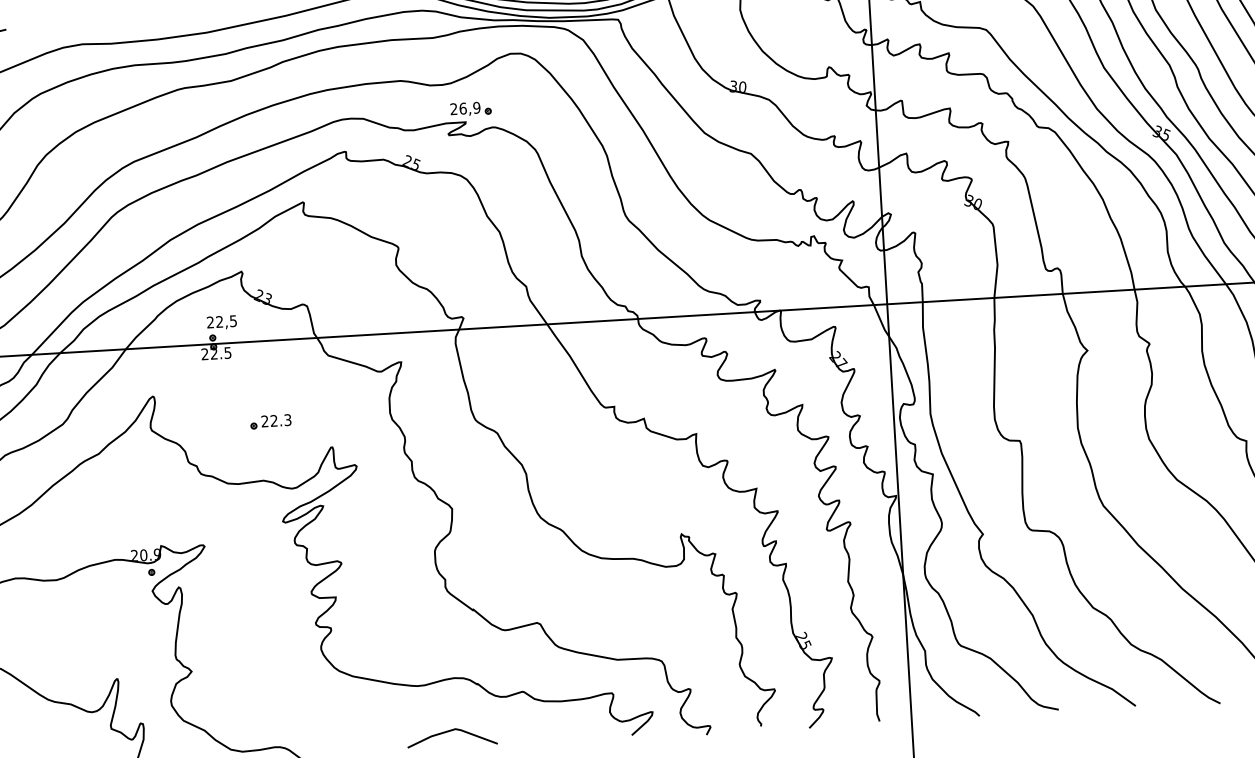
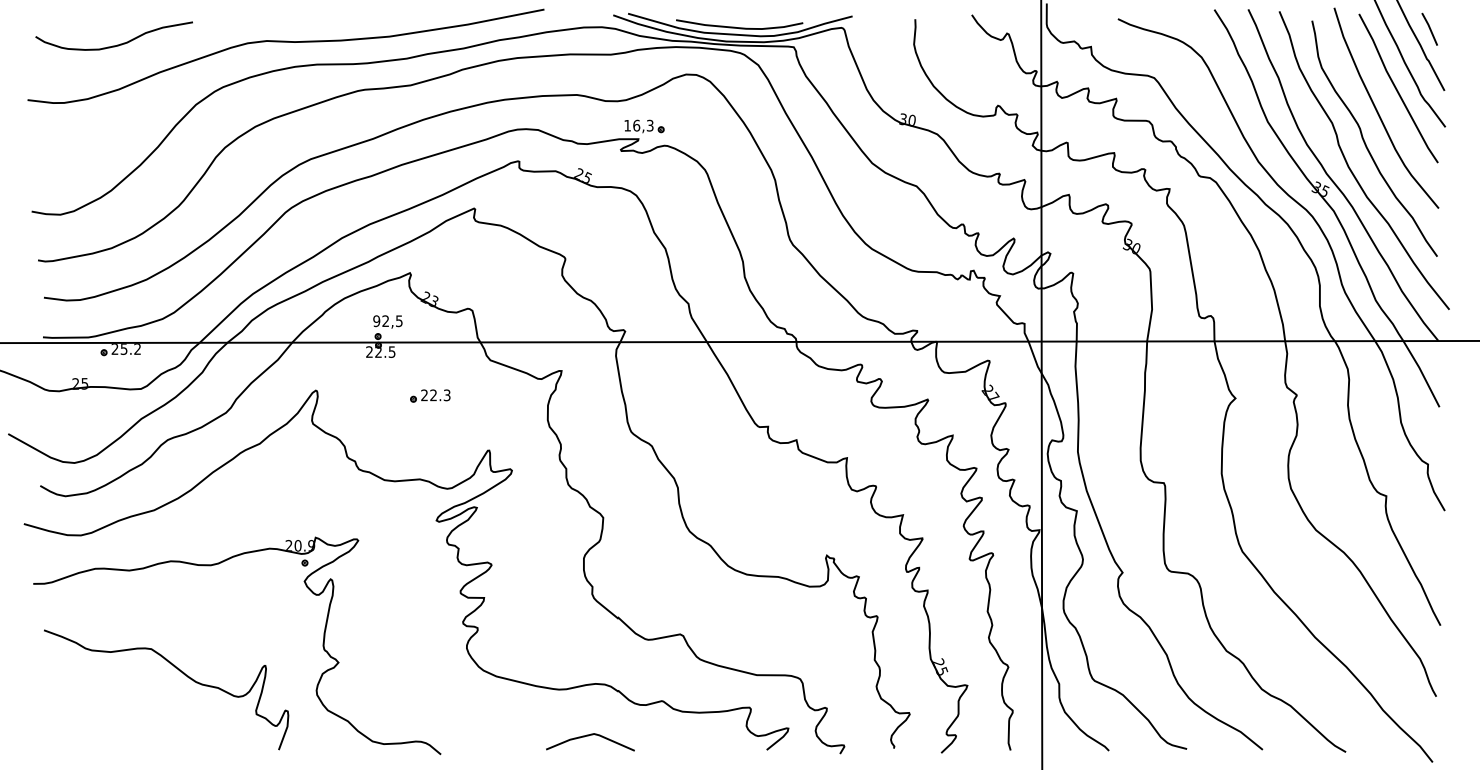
text: (464, 108) -> (638, 125), 26,9 -> 16,3
text: (210, 322) -> (376, 321), 22,5 -> 92,5
part: (271, 421) -> (430, 395), moved

